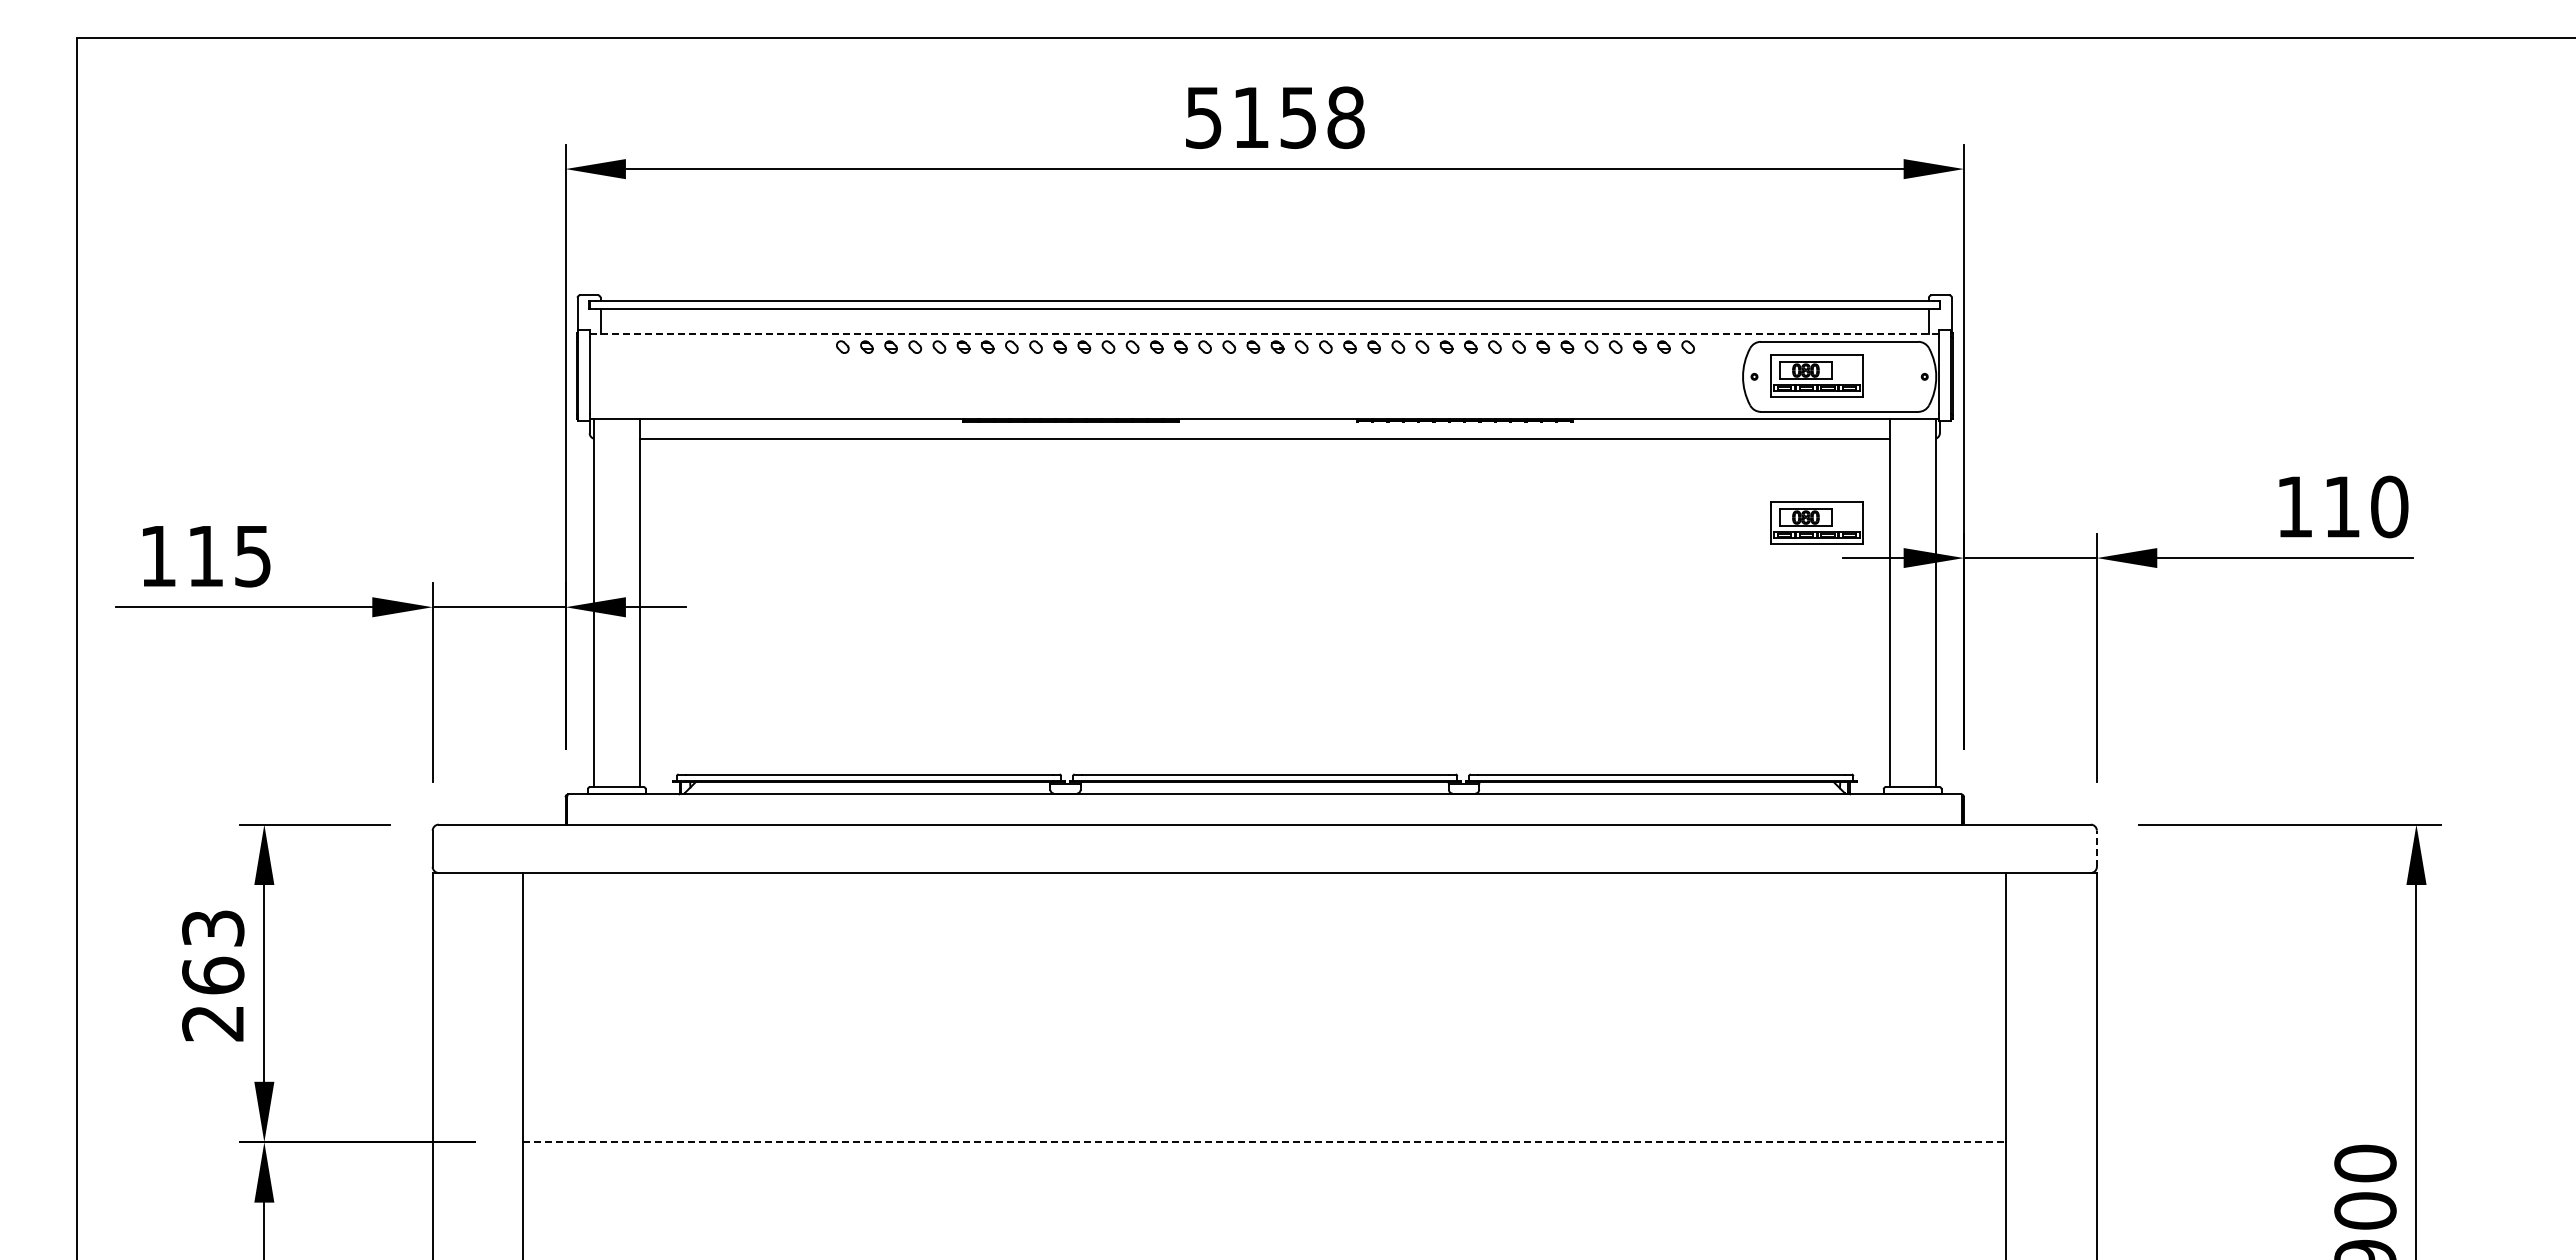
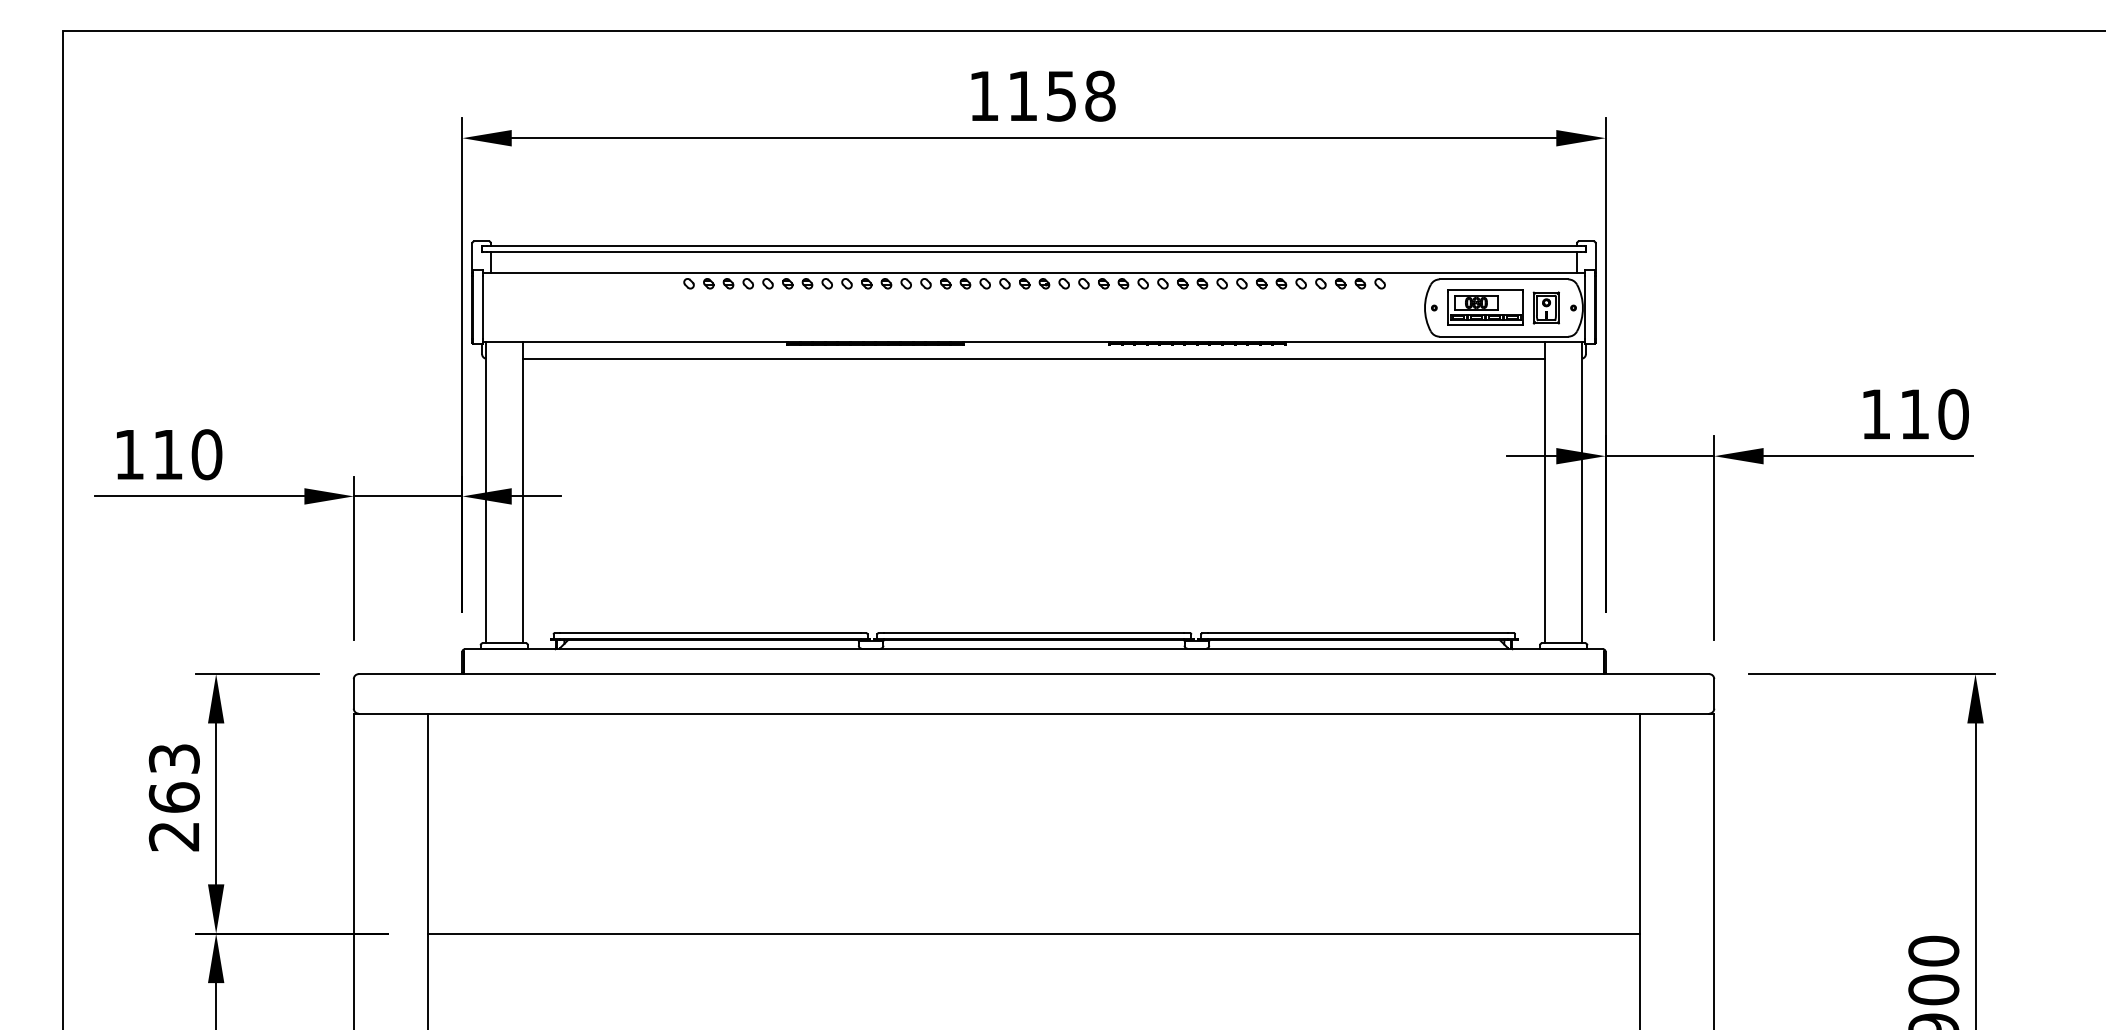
text: (1203, 118) -> (983, 96), 5158 -> 1158
line: (1264, 333) -> (1033, 272), dashed -> solid
part: (1891, 376) -> (1546, 307), added
part: (1816, 522) -> (1485, 427), removed
text: (252, 556) -> (206, 454), 115 -> 110
line: (2096, 848) -> (1713, 693), dashed -> solid
line: (1264, 1142) -> (1033, 933), dashed -> solid

